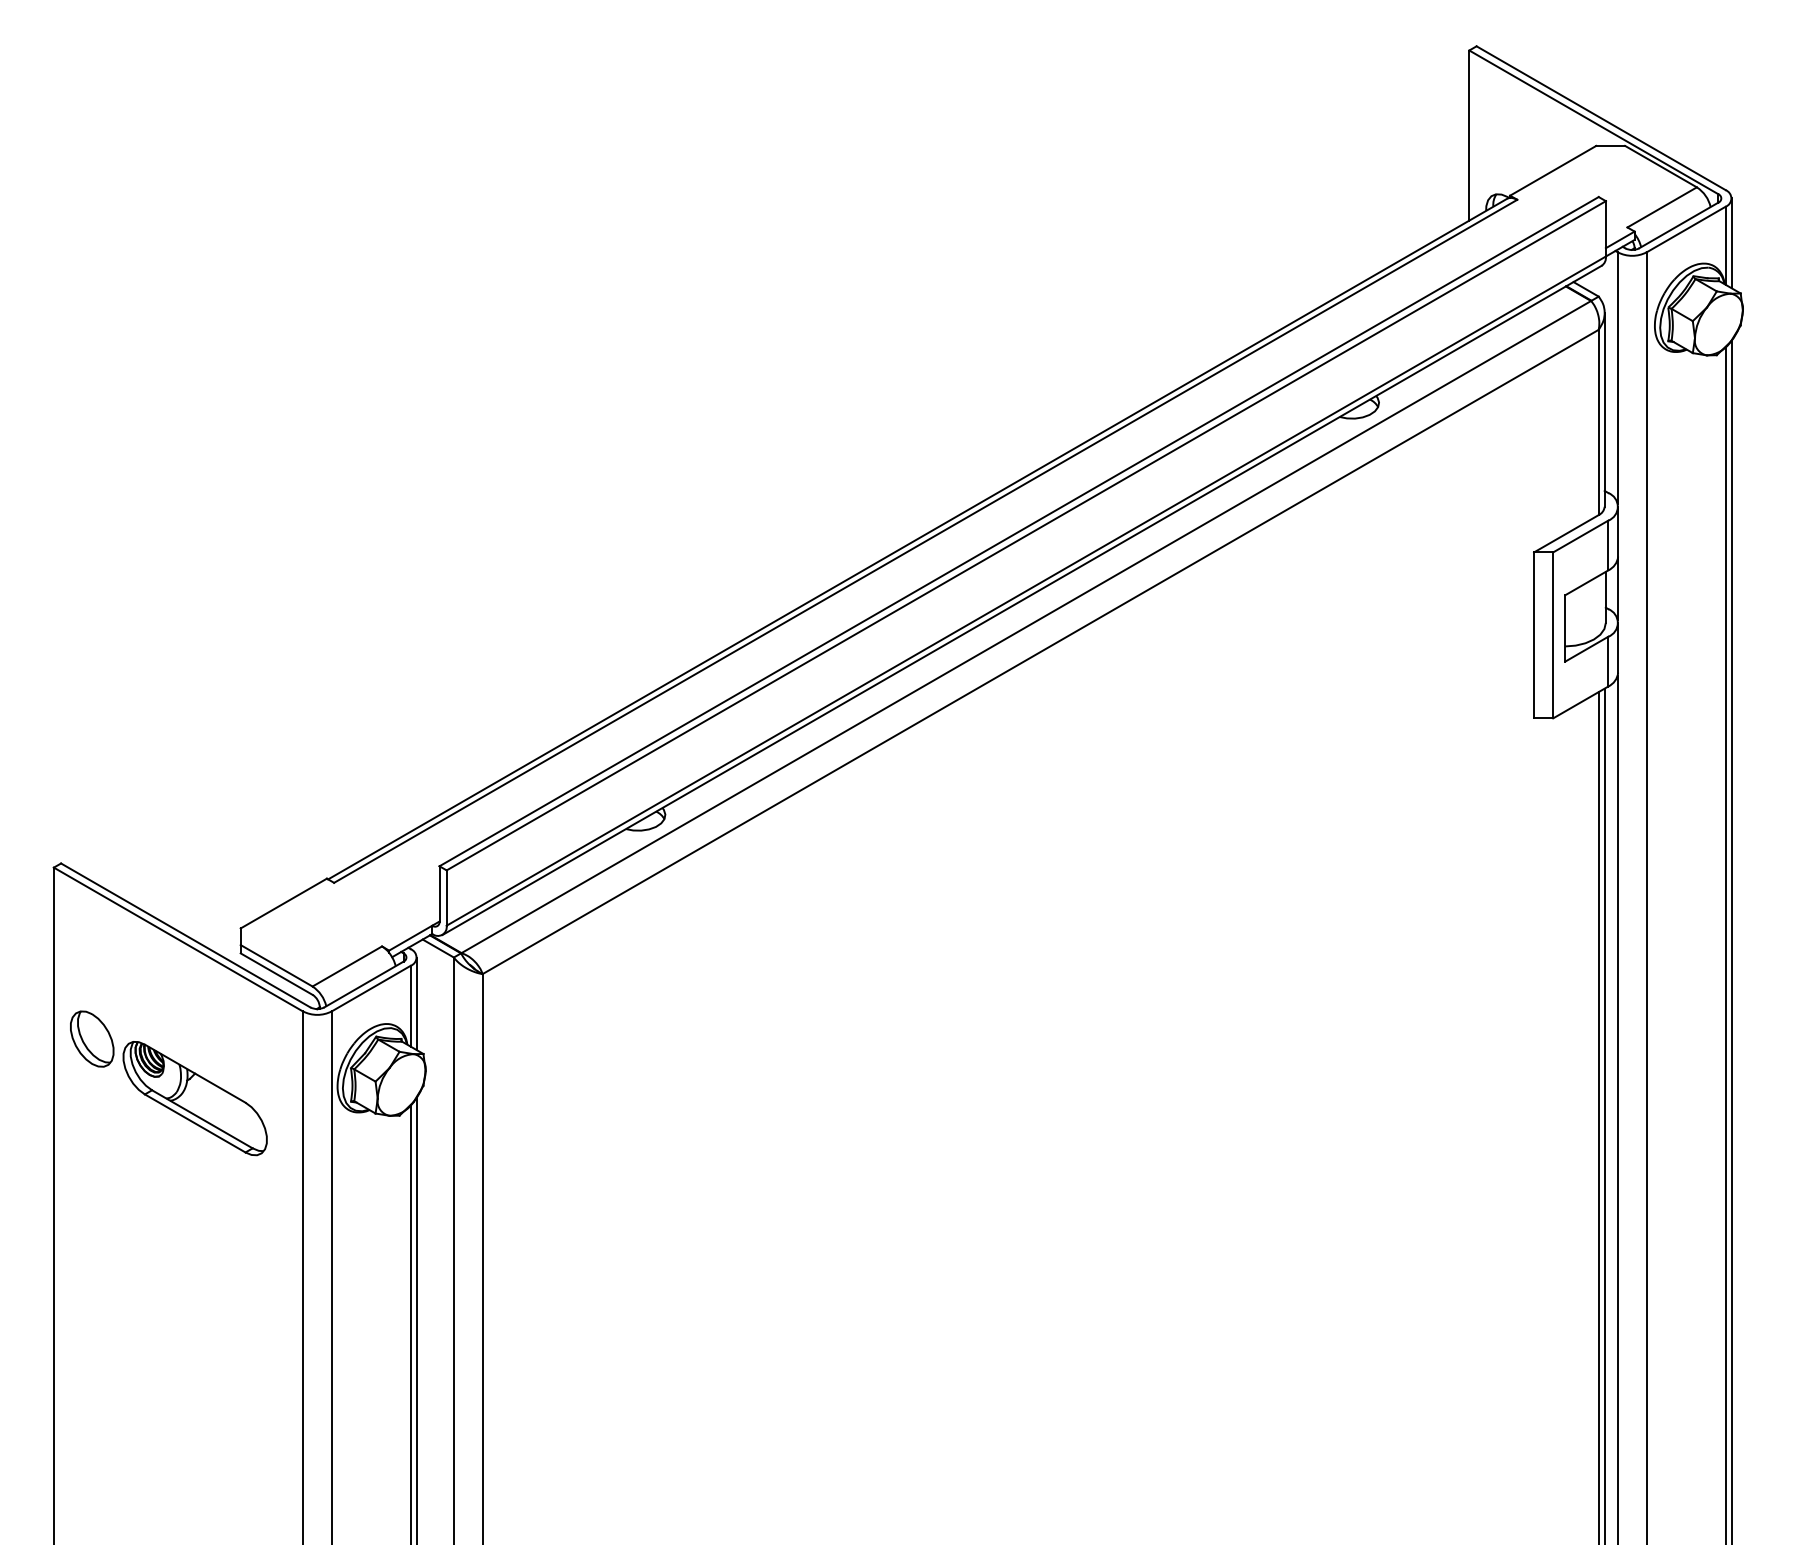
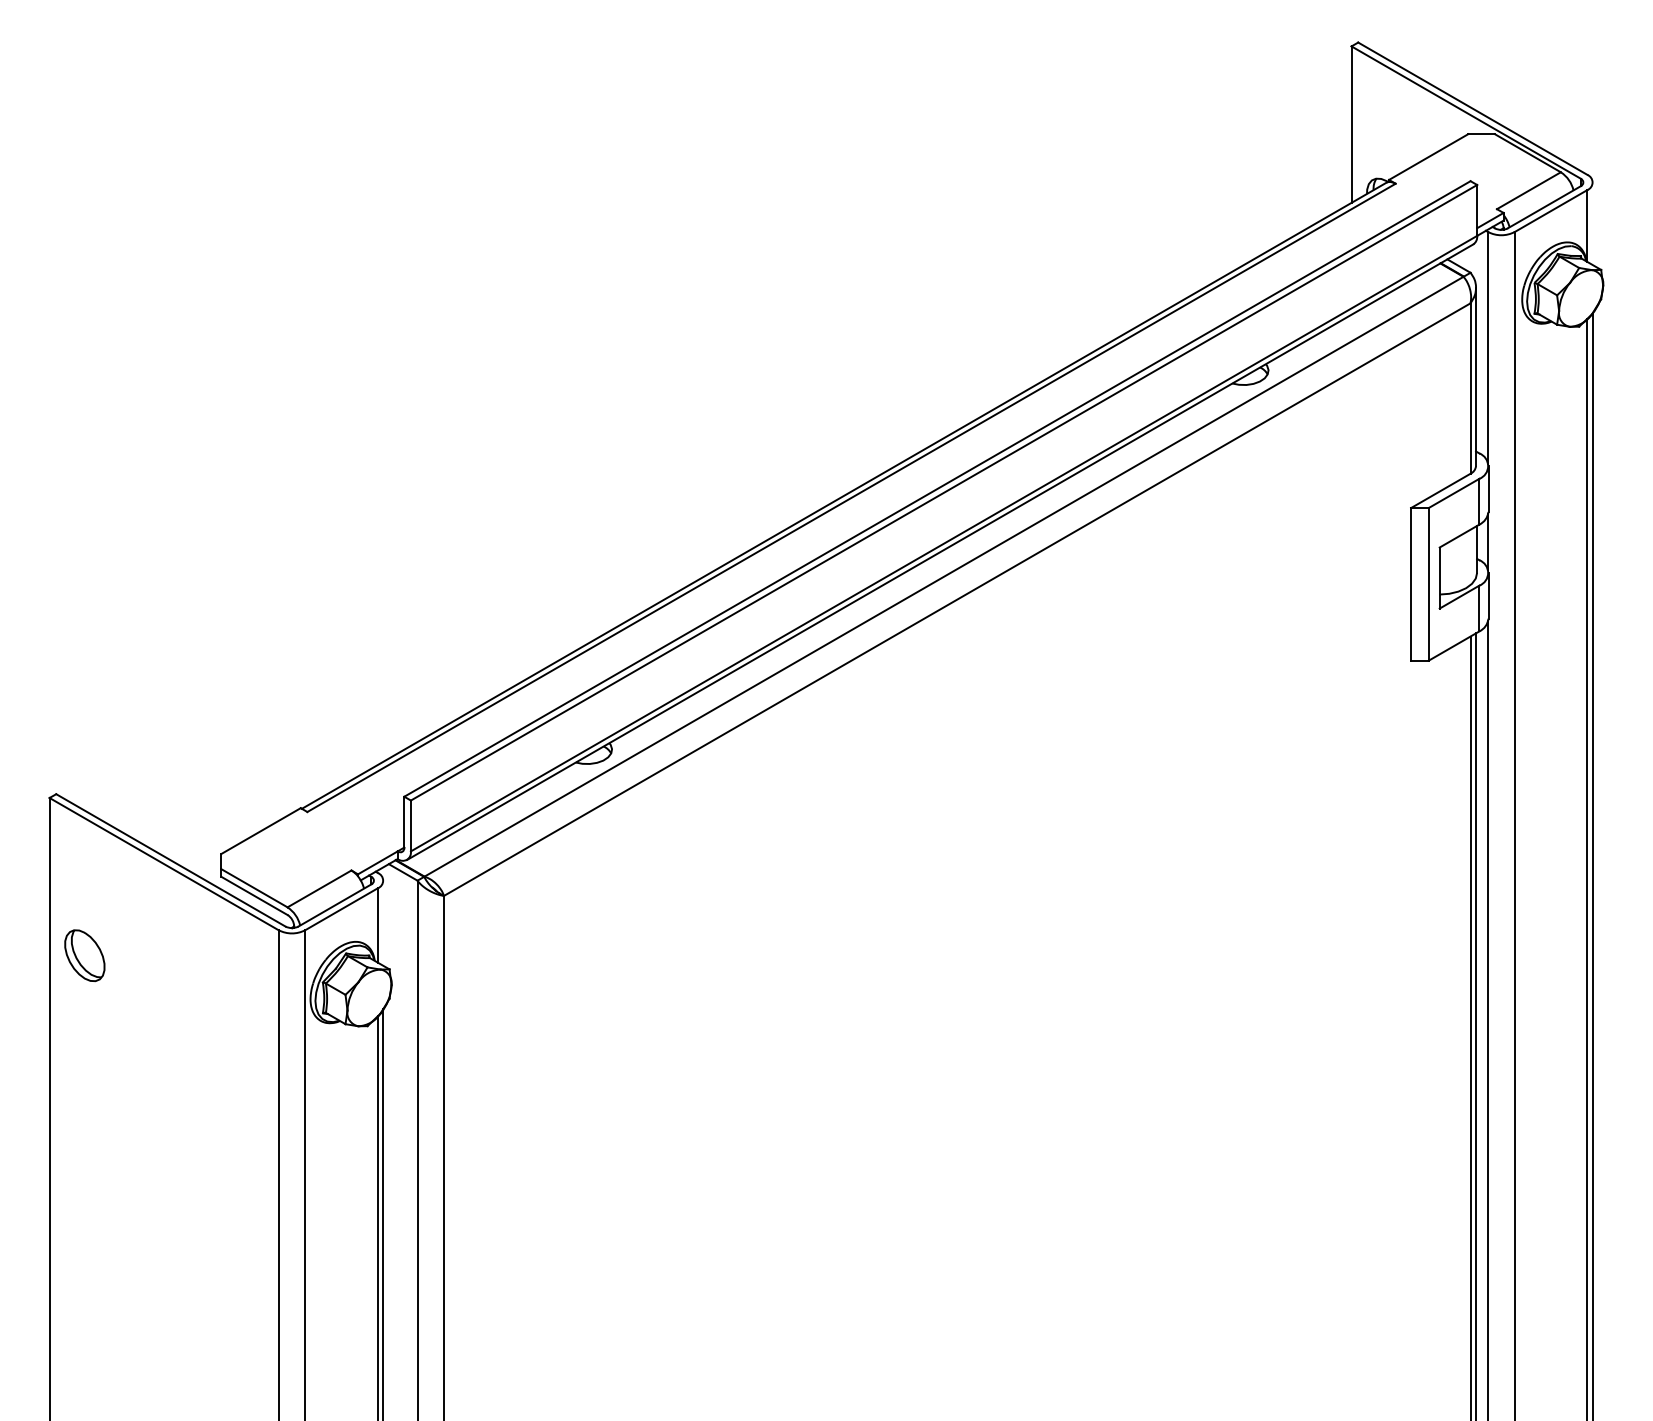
line: (1731, 243) -> (1592, 223), removed
line: (416, 1003) -> (383, 922), removed
part: (194, 1098) -> (178, 1010), removed

